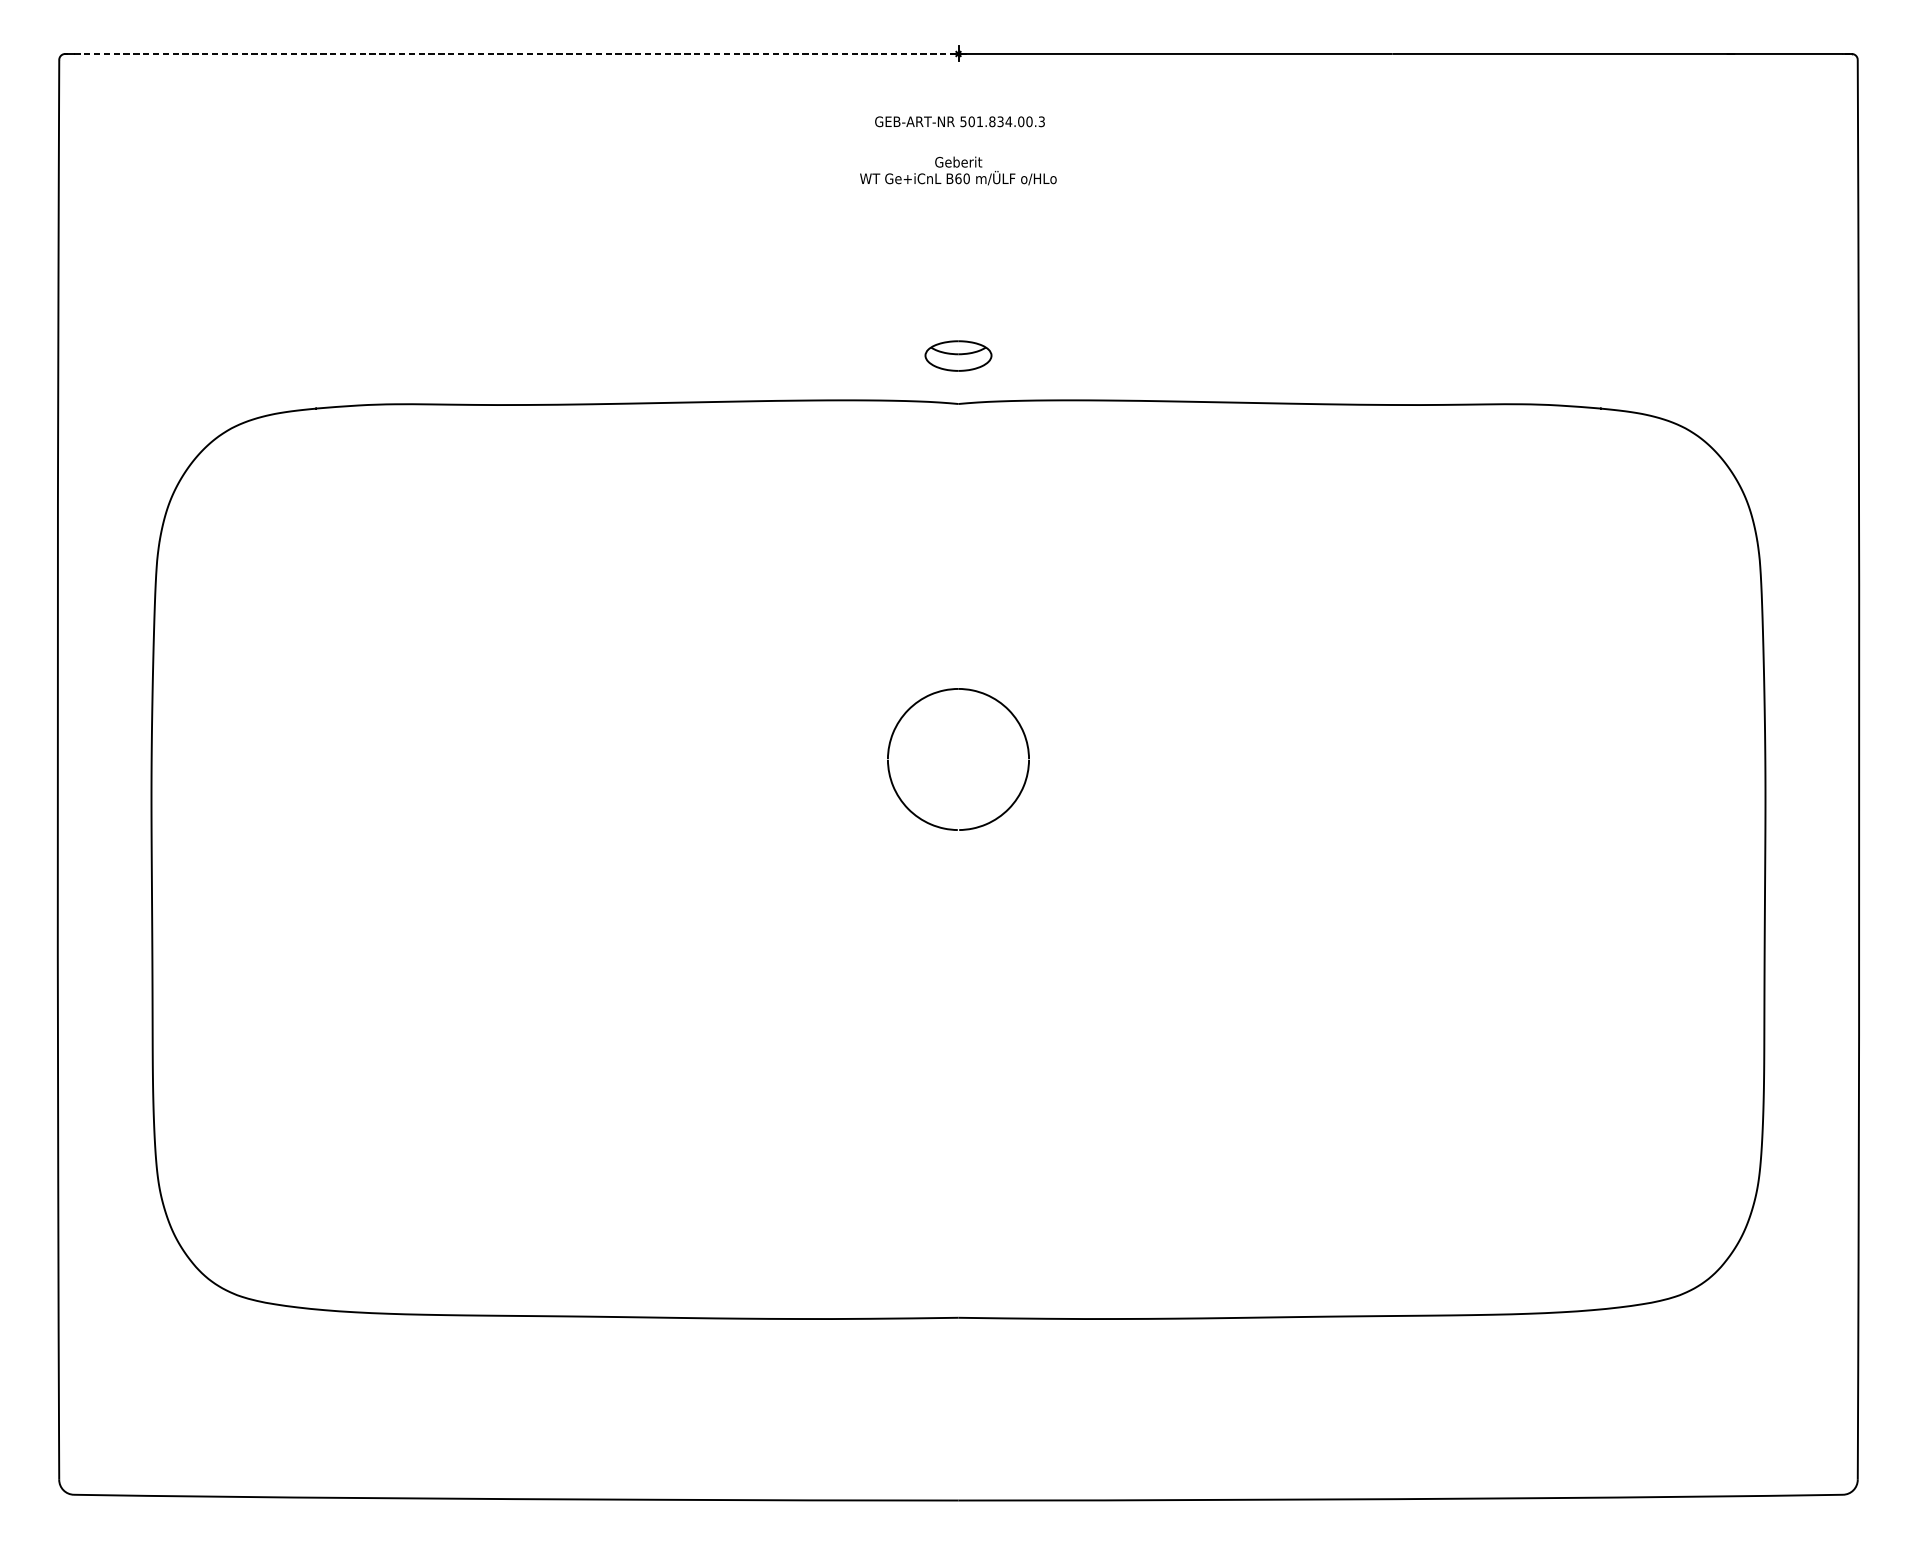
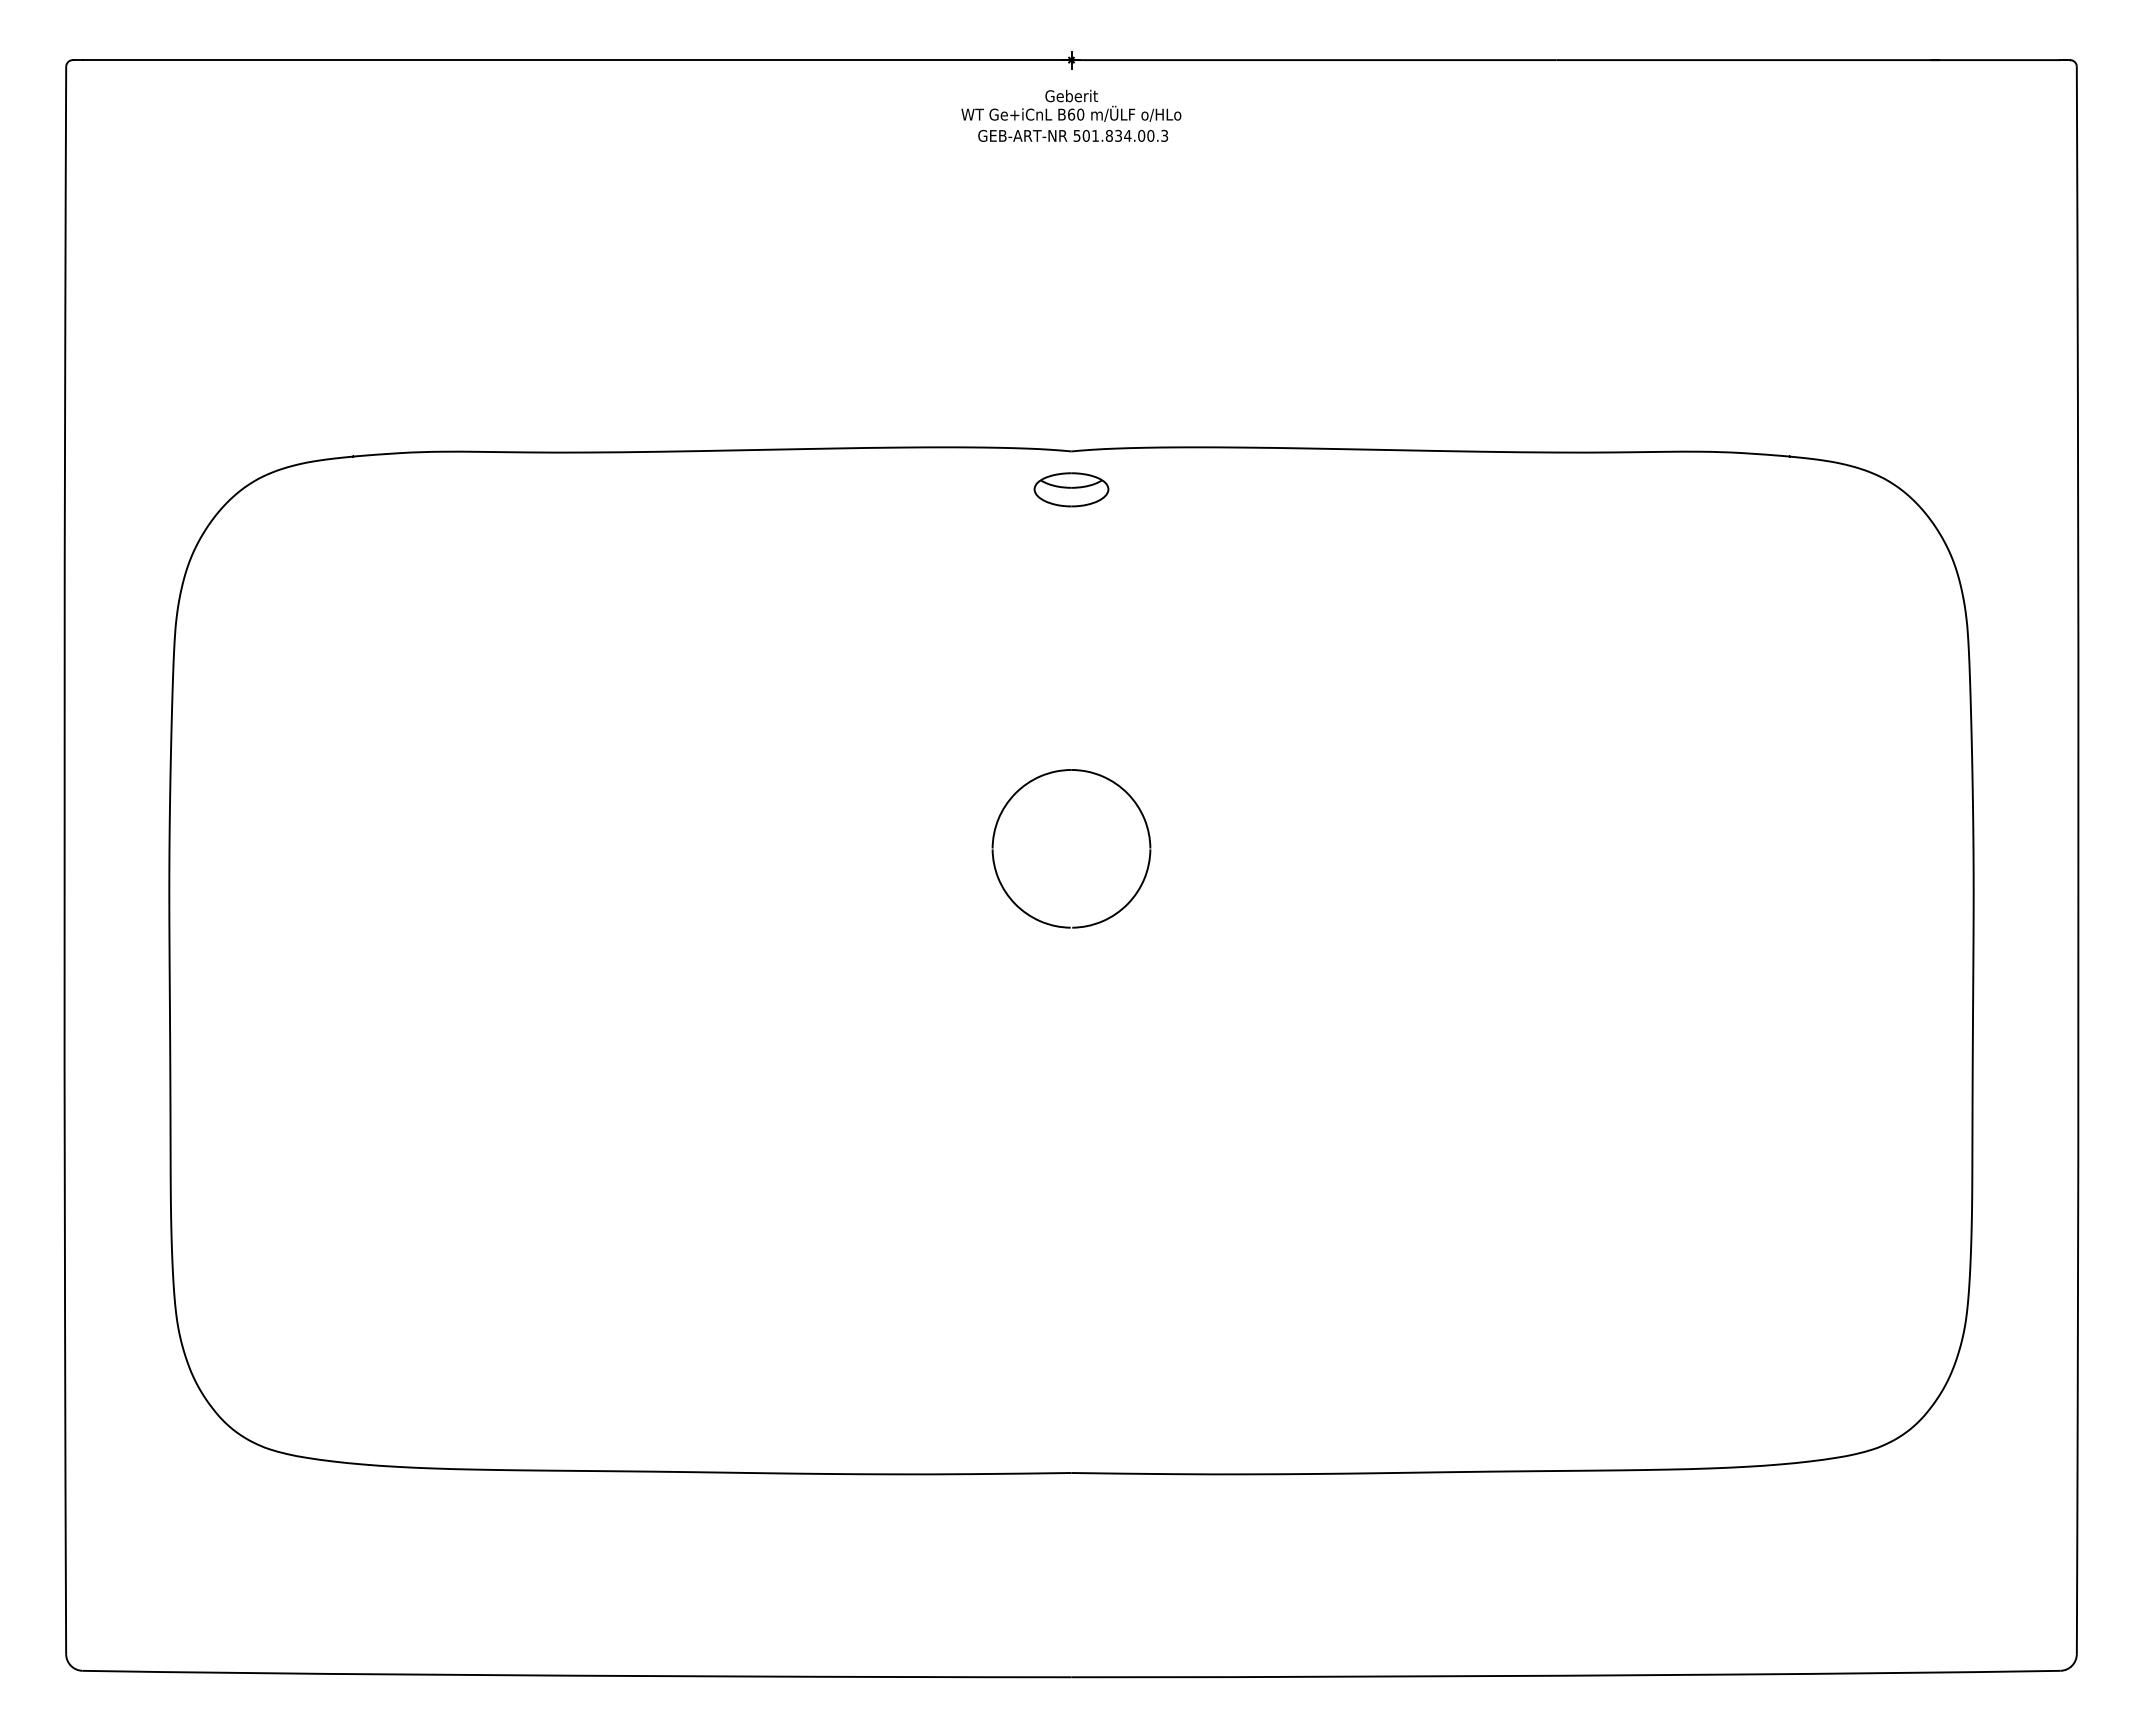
line: (516, 54) -> (577, 60), dashed -> solid
text: (958, 170) -> (1071, 105), moved
part: (958, 355) -> (1071, 489), moved

